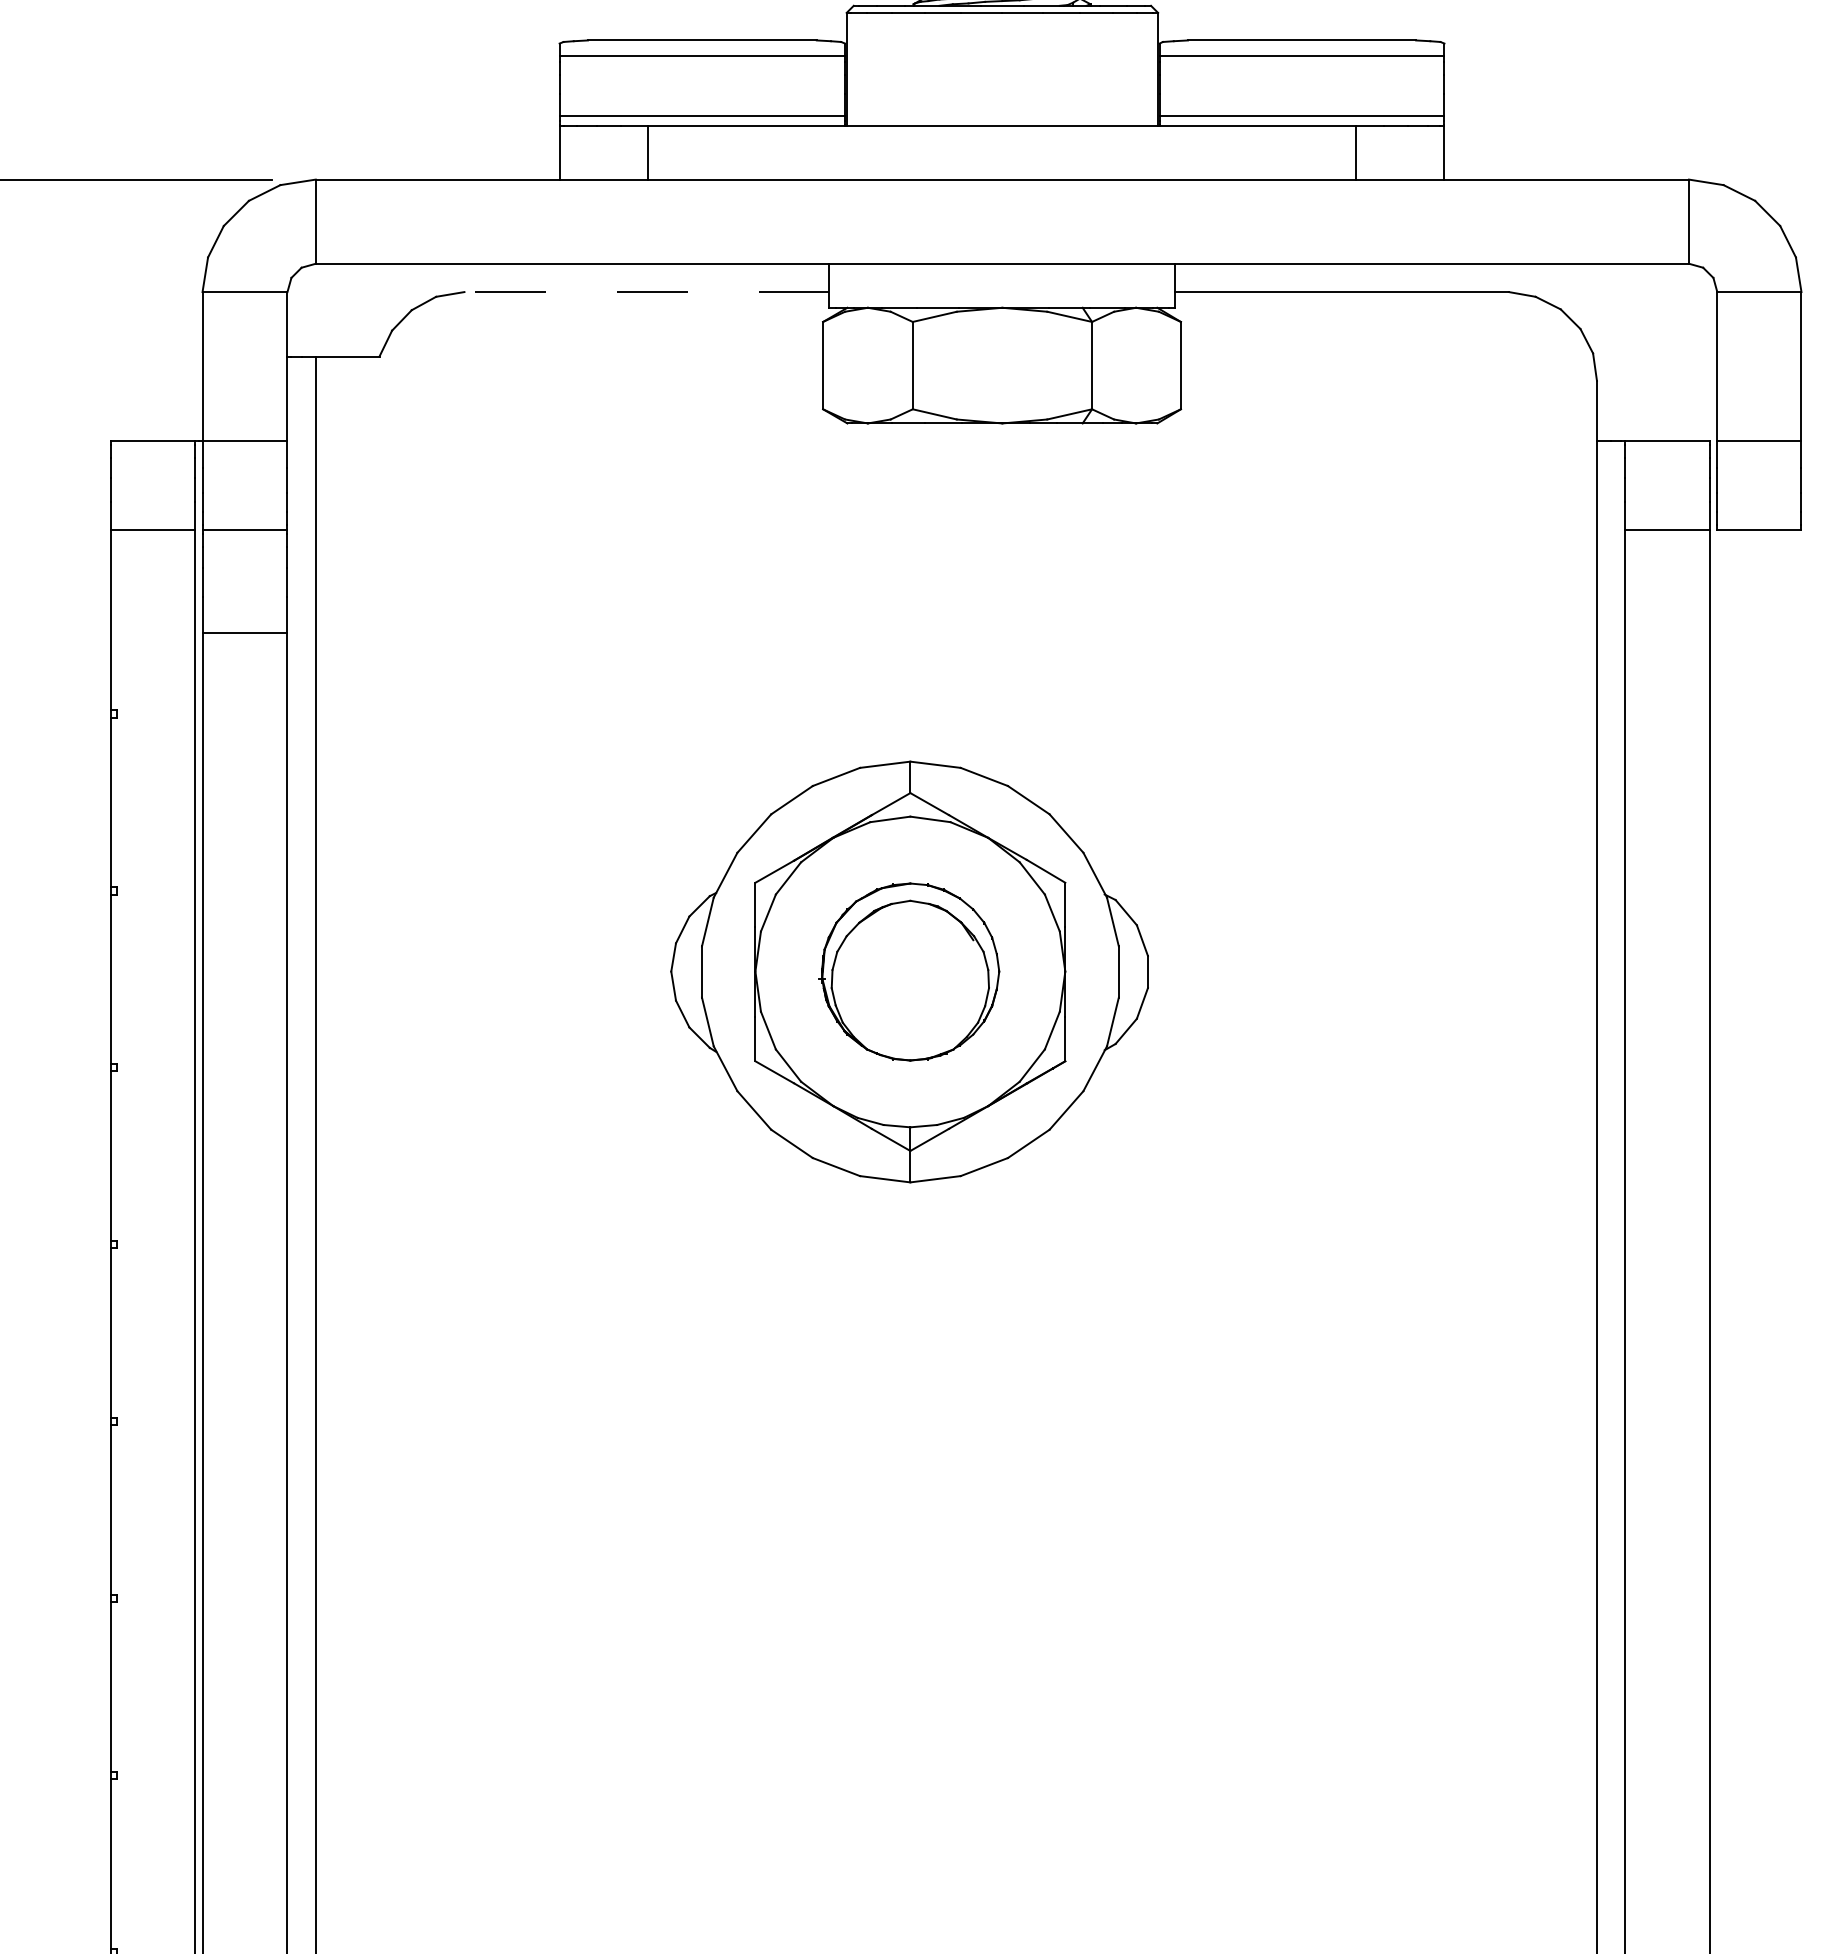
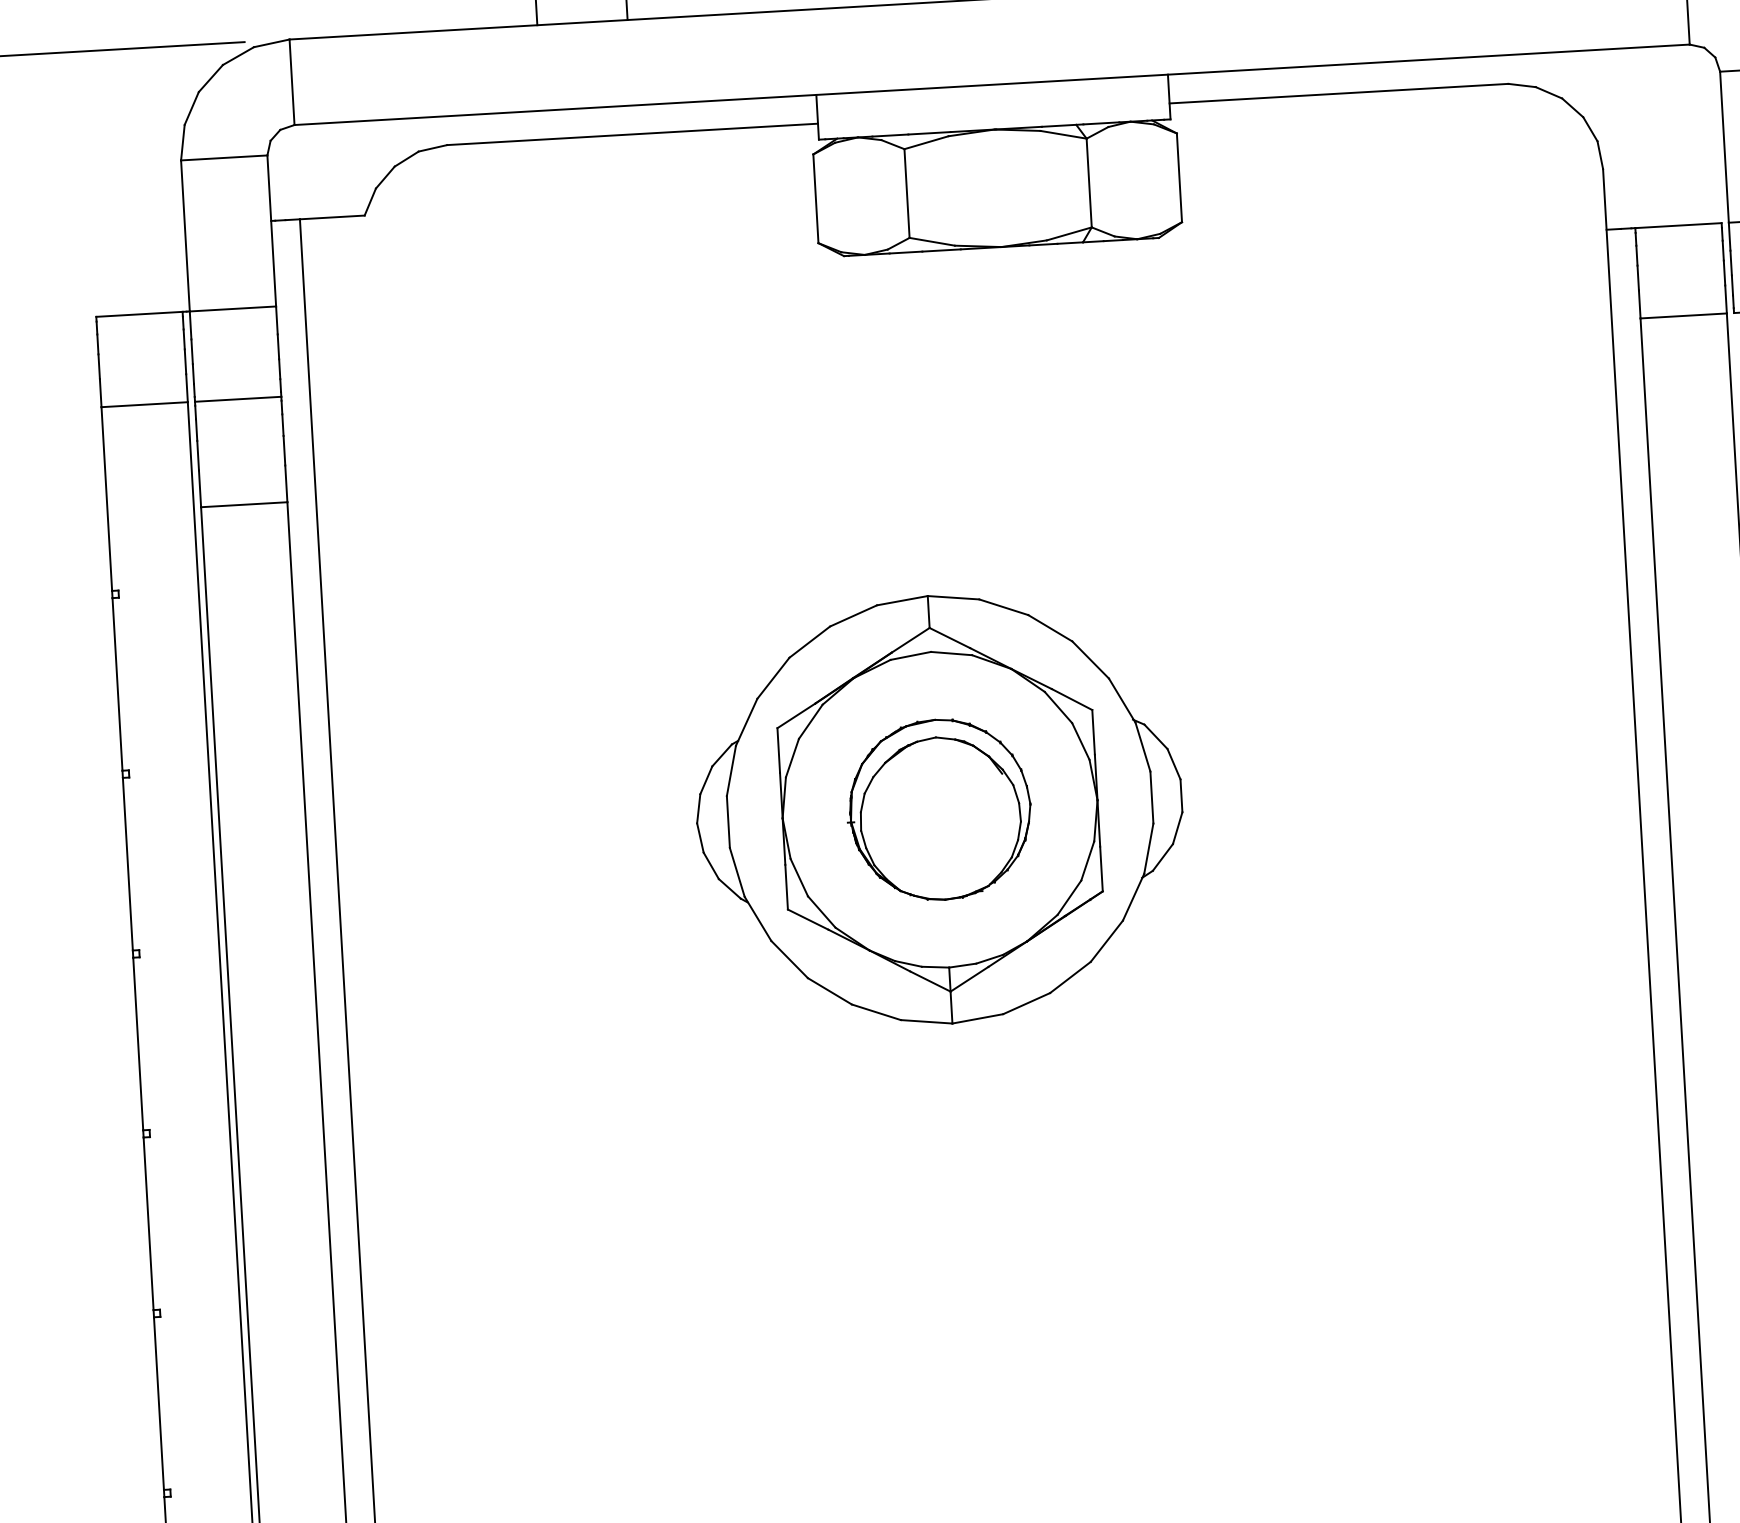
line: (646, 292) -> (632, 134), dashed -> solid

